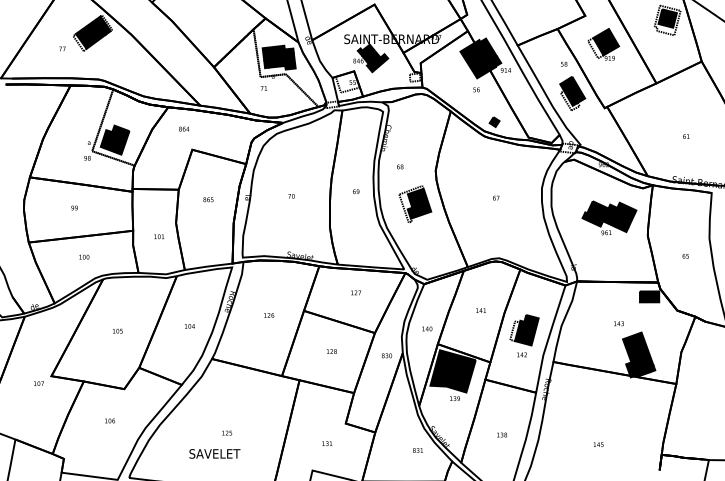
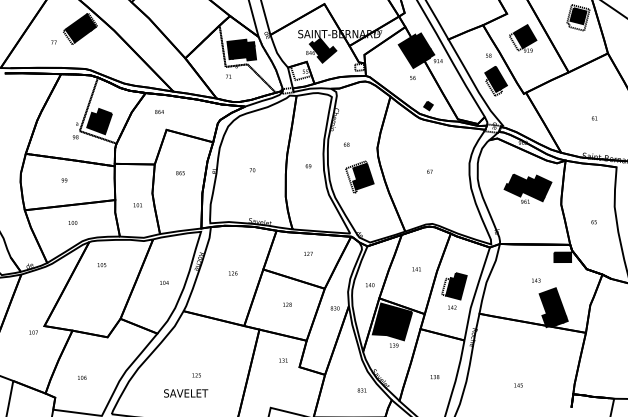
text: (117, 331) -> (101, 265), moved
text: (110, 420) -> (82, 377), moved
text: (327, 443) -> (283, 360), moved

